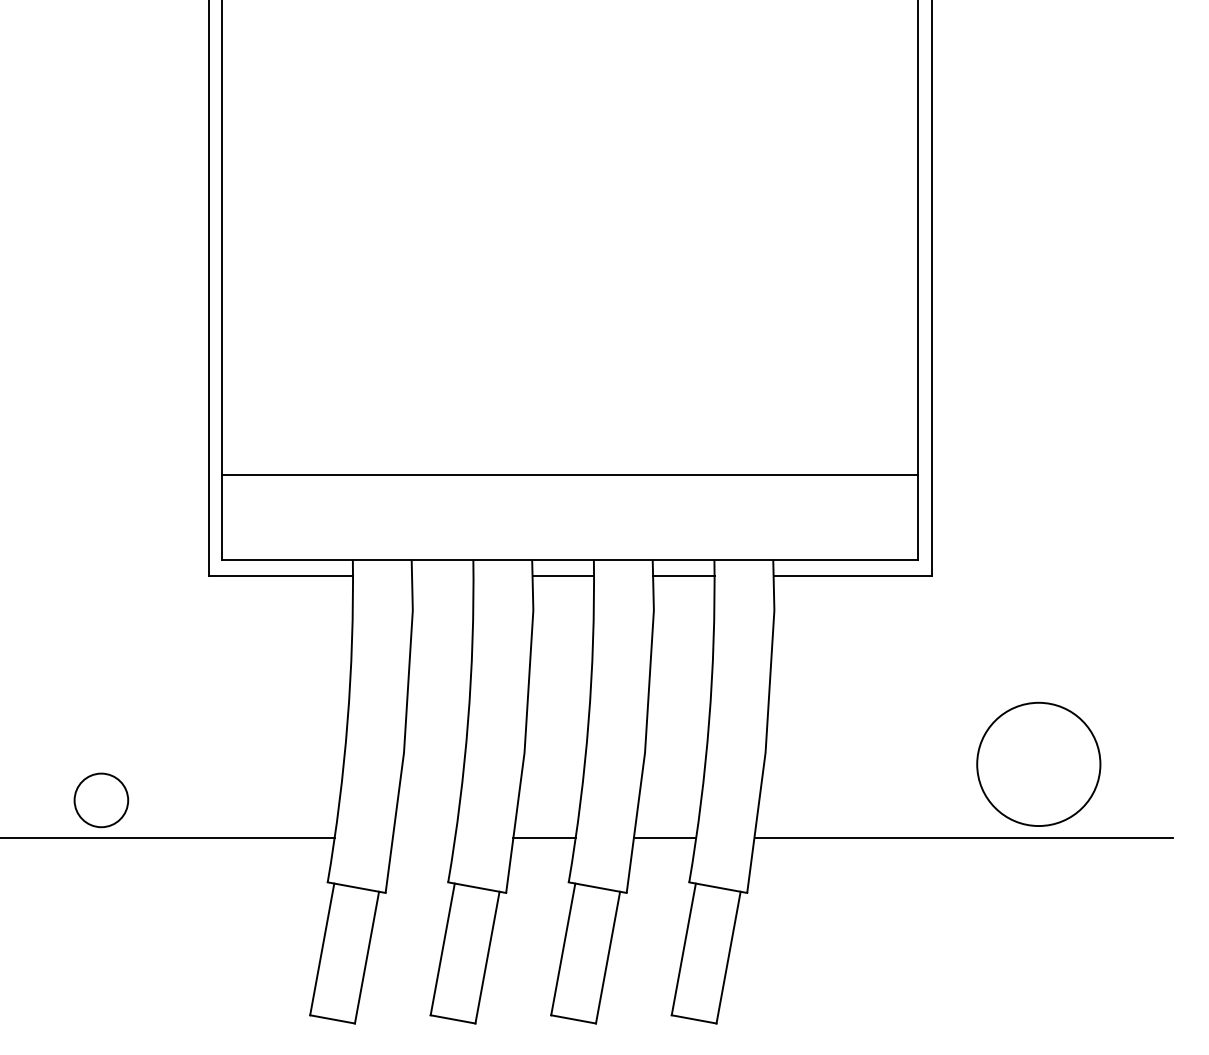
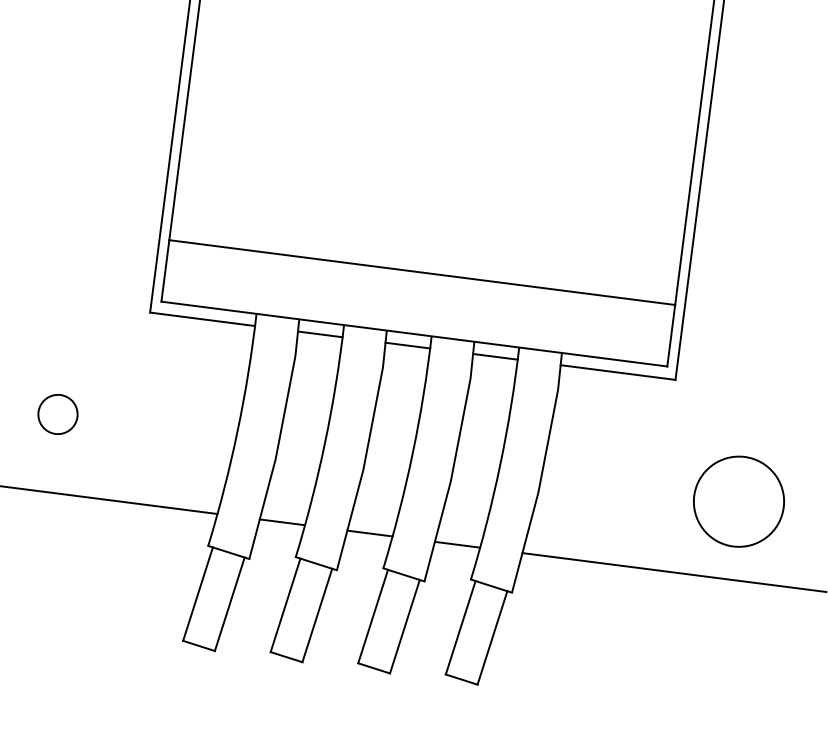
line: (442, 576) -> (320, 334), added
circle: (1038, 763) -> (738, 501), moved
circle: (101, 800) -> (58, 414), moved
line: (423, 837) -> (282, 522), added

